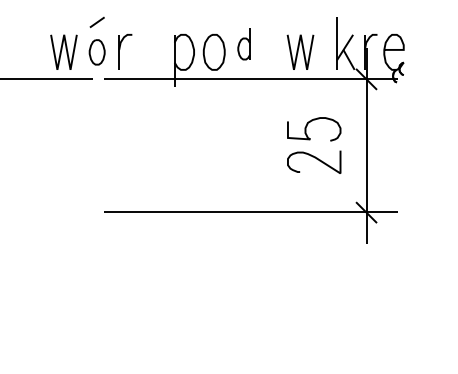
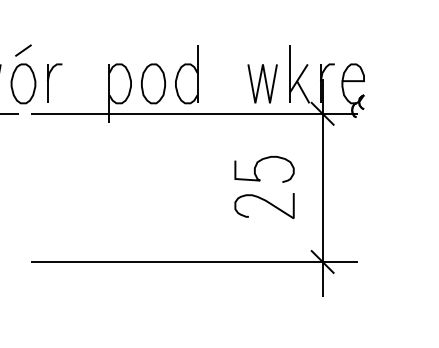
part: (243, 43) -> (185, 74), size x1.67
curve: (298, 51) -> (260, 82), moved
part: (96, 52) -> (22, 84), size x1.43

